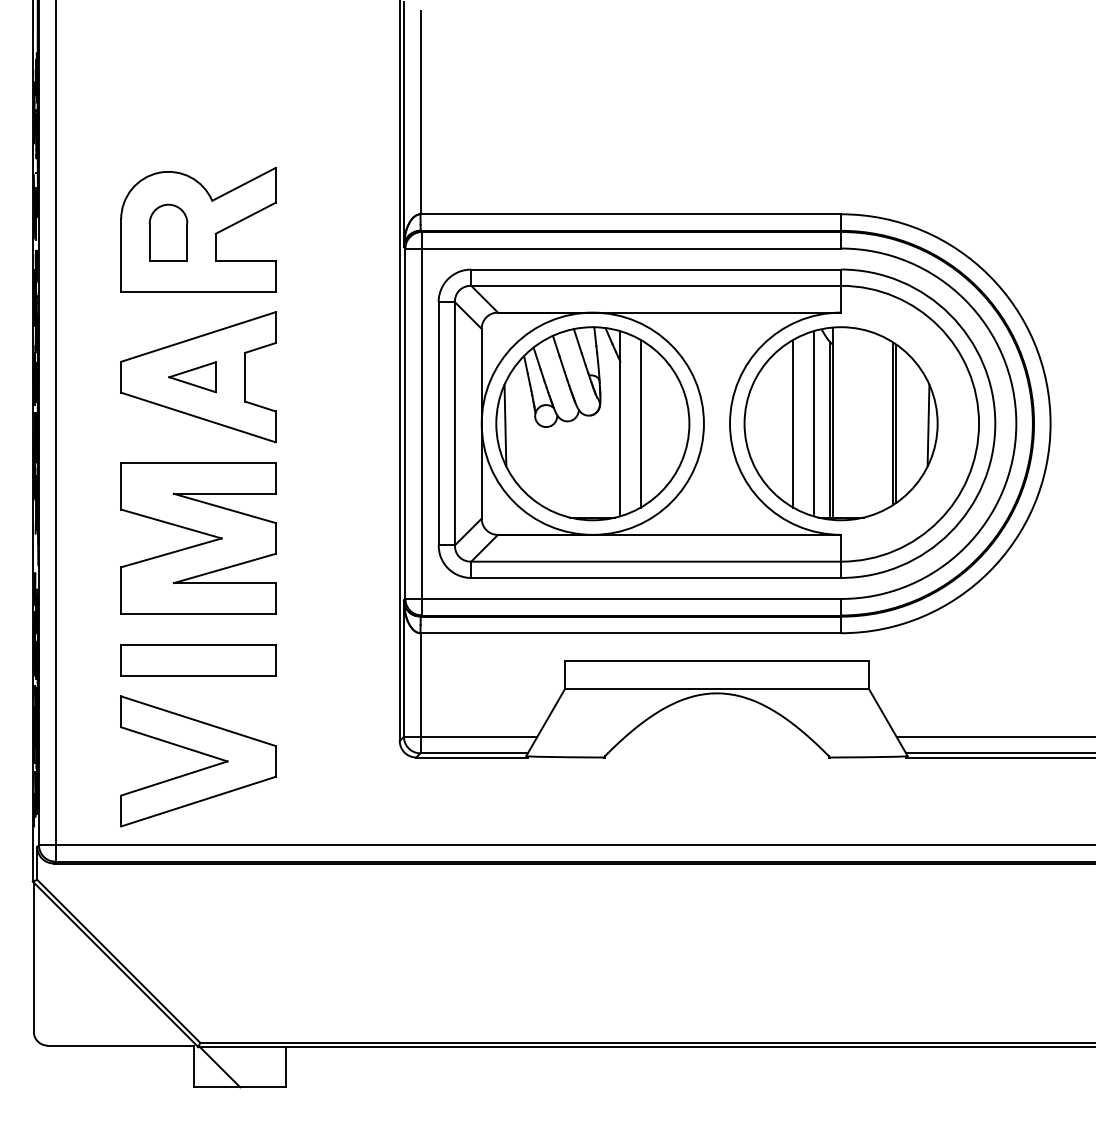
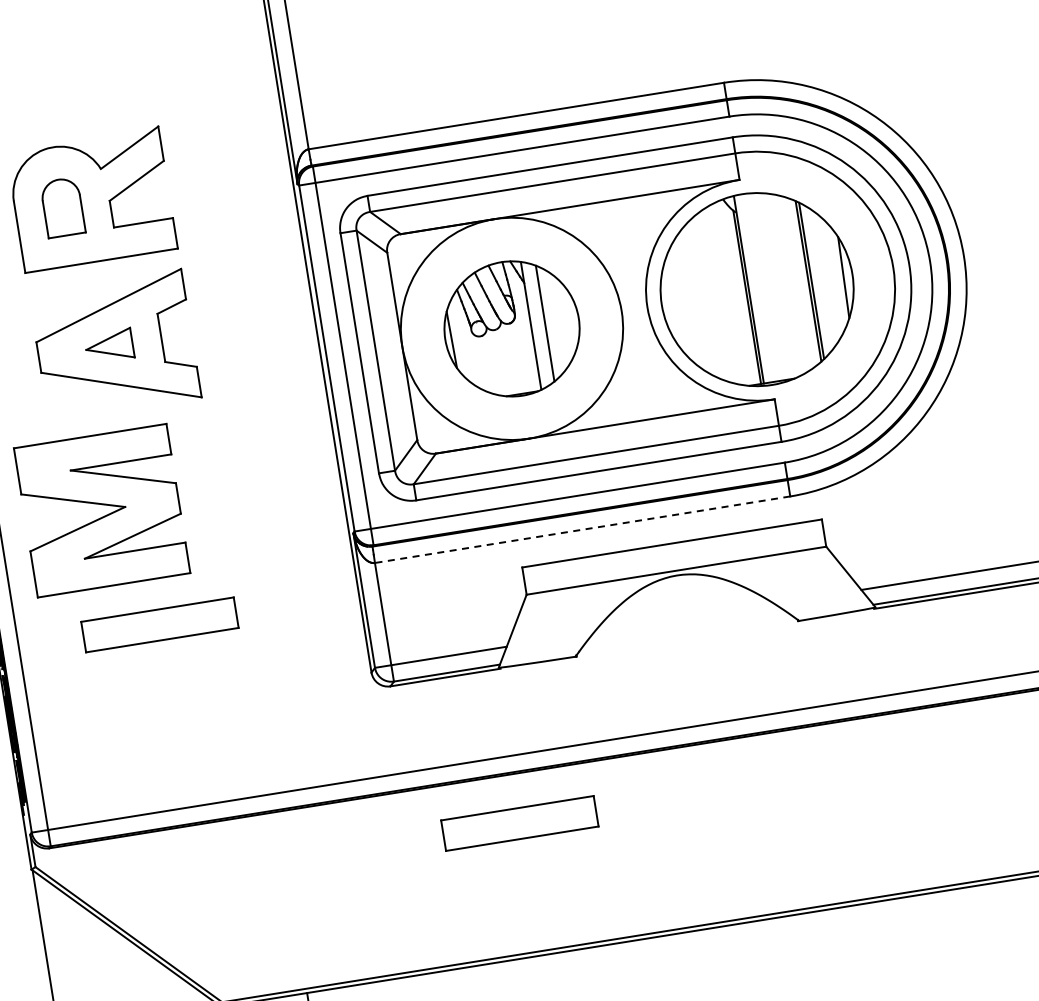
part: (592, 423) -> (511, 328), size x0.7
line: (793, 423) -> (710, 296), removed
line: (813, 423) -> (729, 293), removed
part: (198, 538) -> (102, 510), moved
line: (630, 633) -> (582, 530), solid -> dashed
part: (201, 768) -> (180, 731), removed
part: (522, 913) -> (519, 823), added

